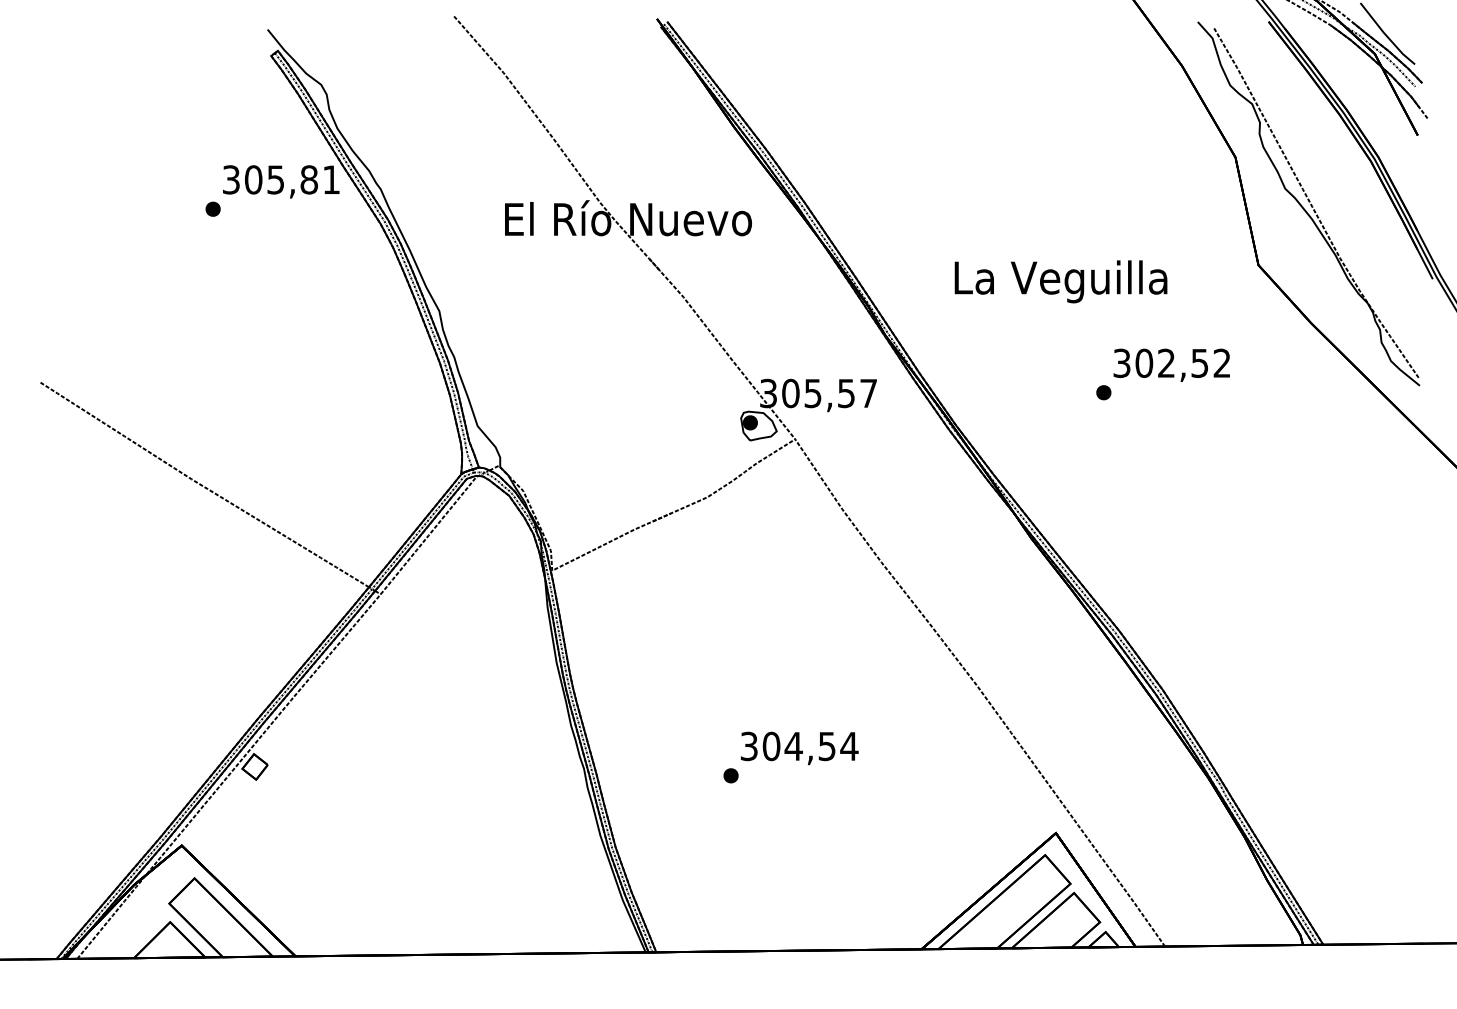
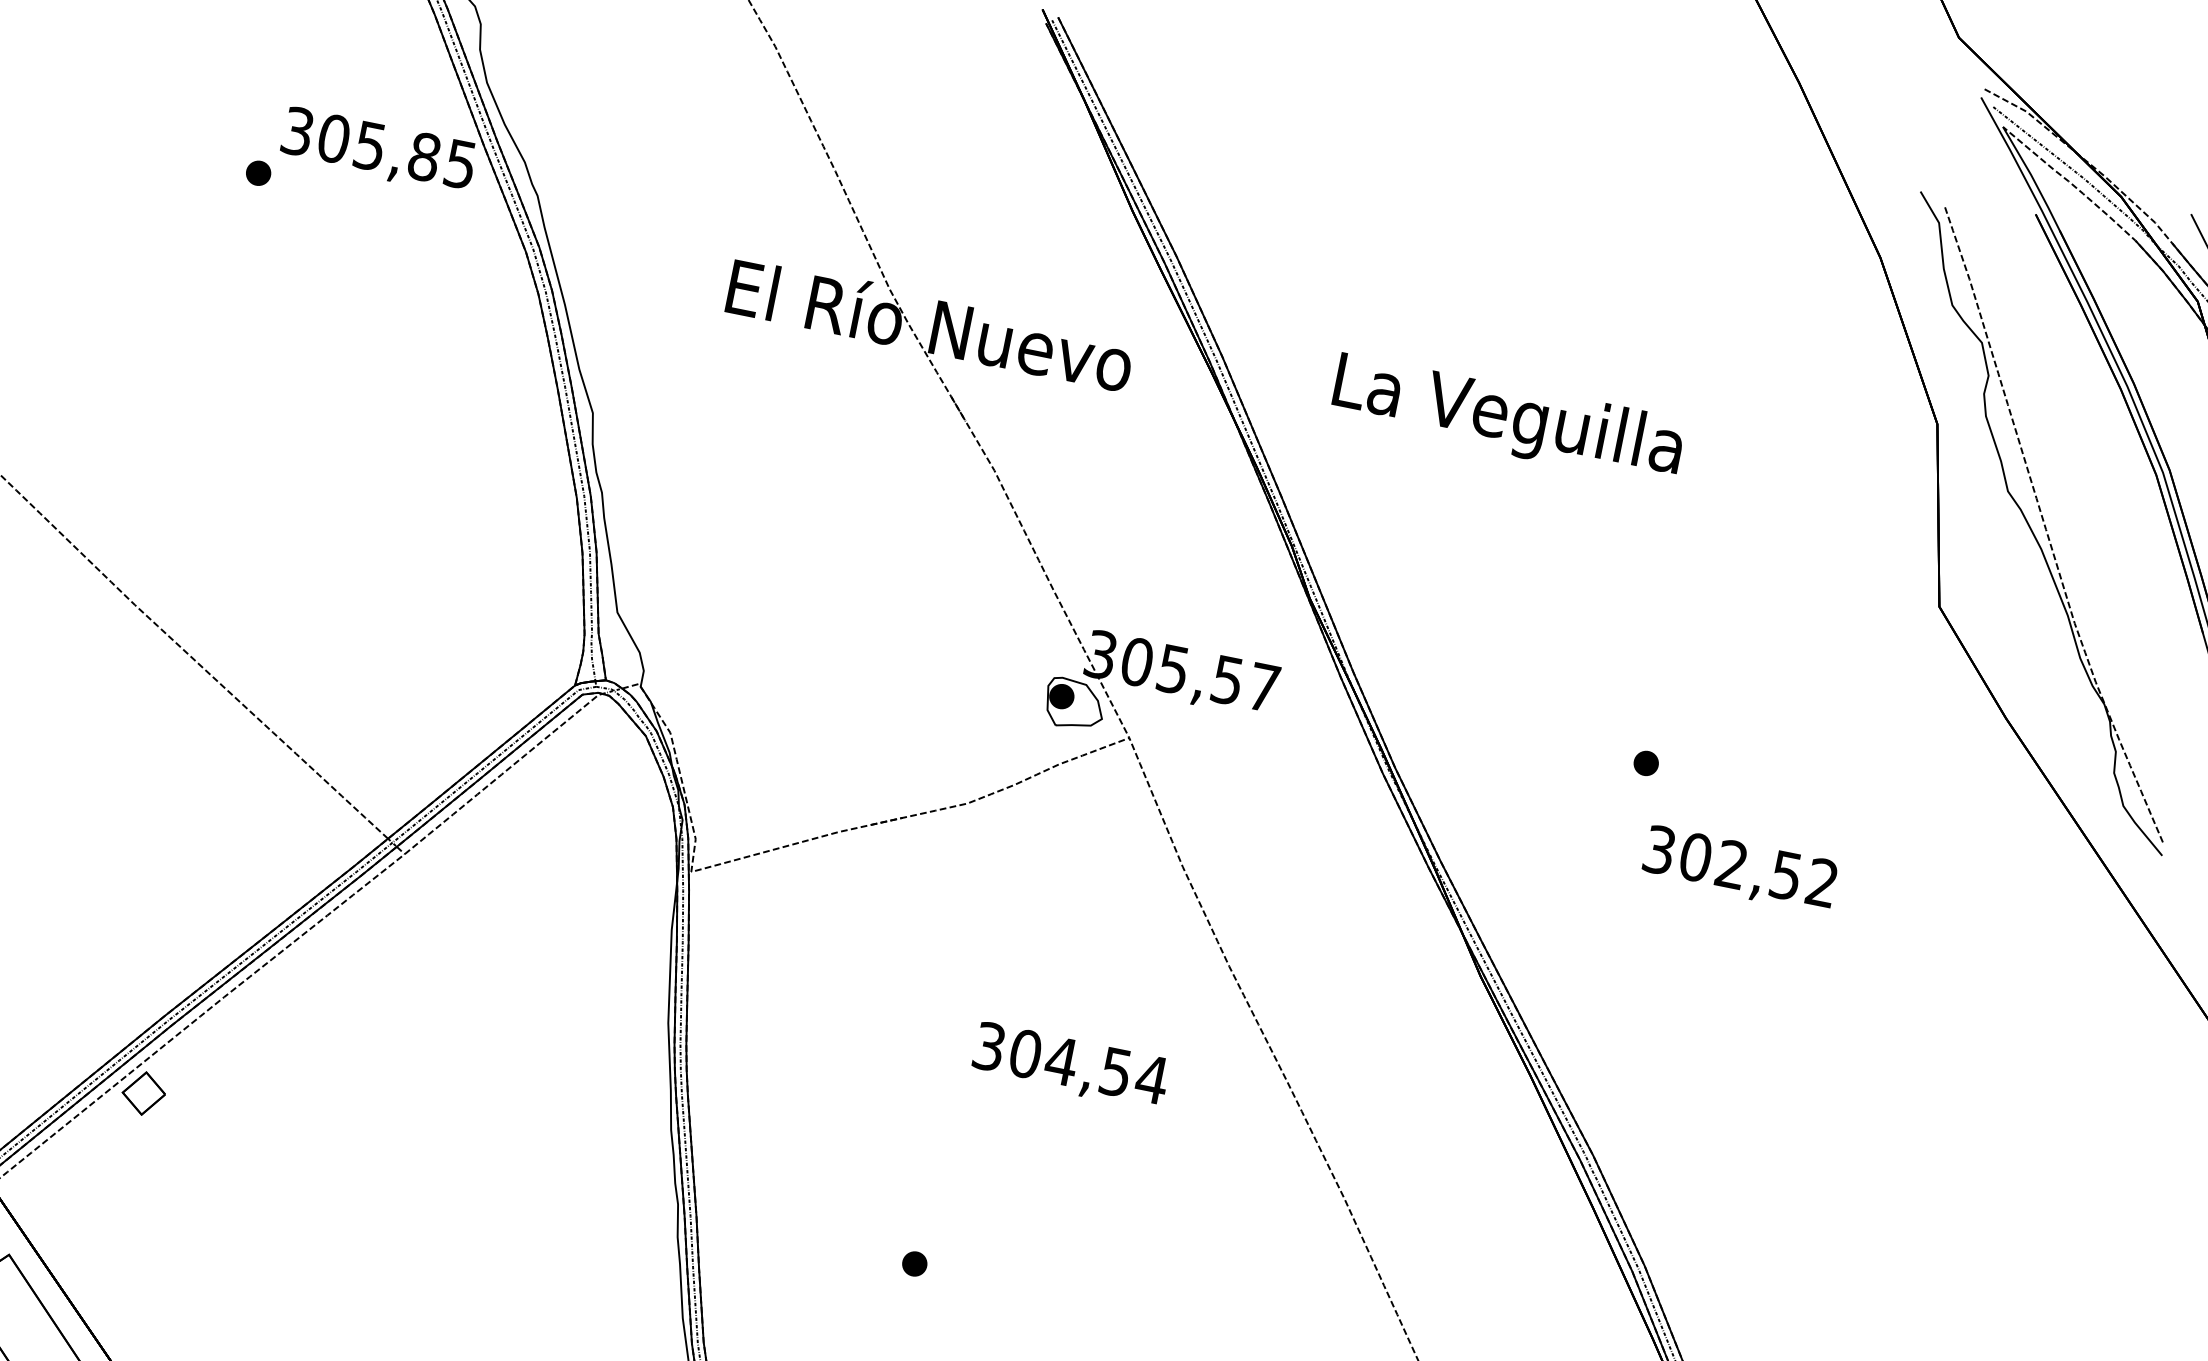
text: (331, 179) -> (460, 163), 305,81 -> 305,85
text: (1060, 281) -> (1507, 418), moved
text: (1171, 364) -> (1739, 868), moved
text: (799, 748) -> (1070, 1066), moved

